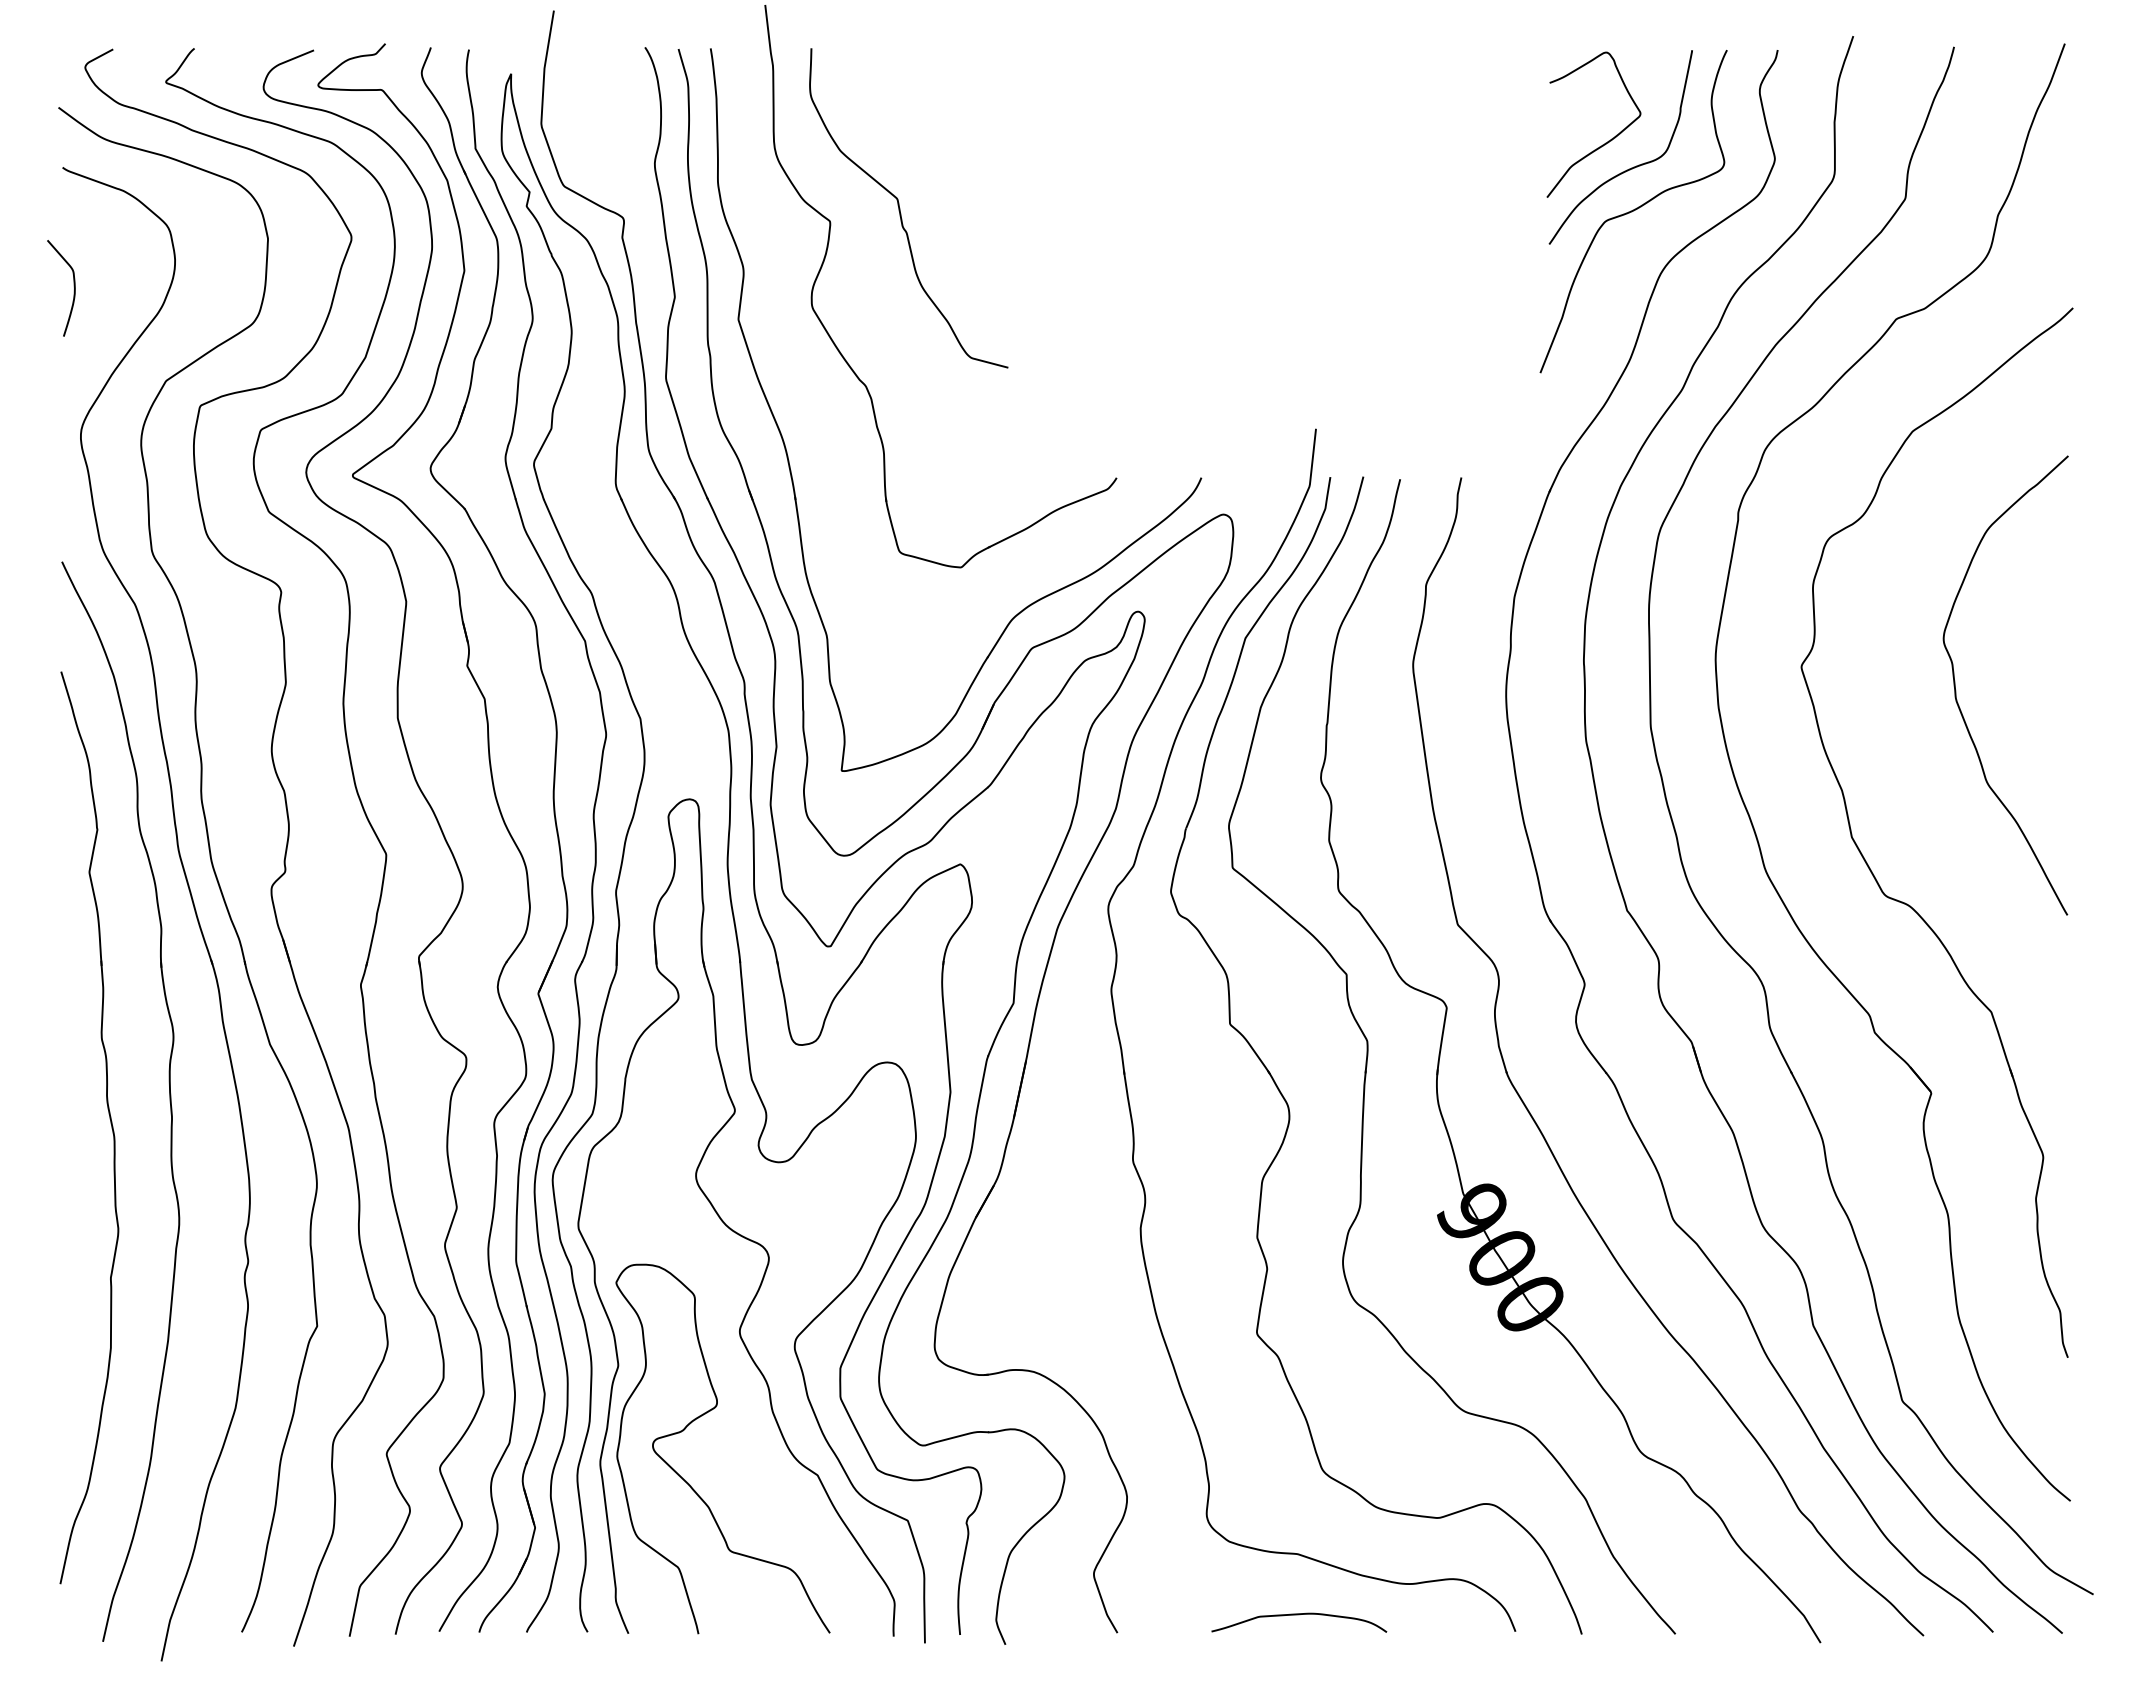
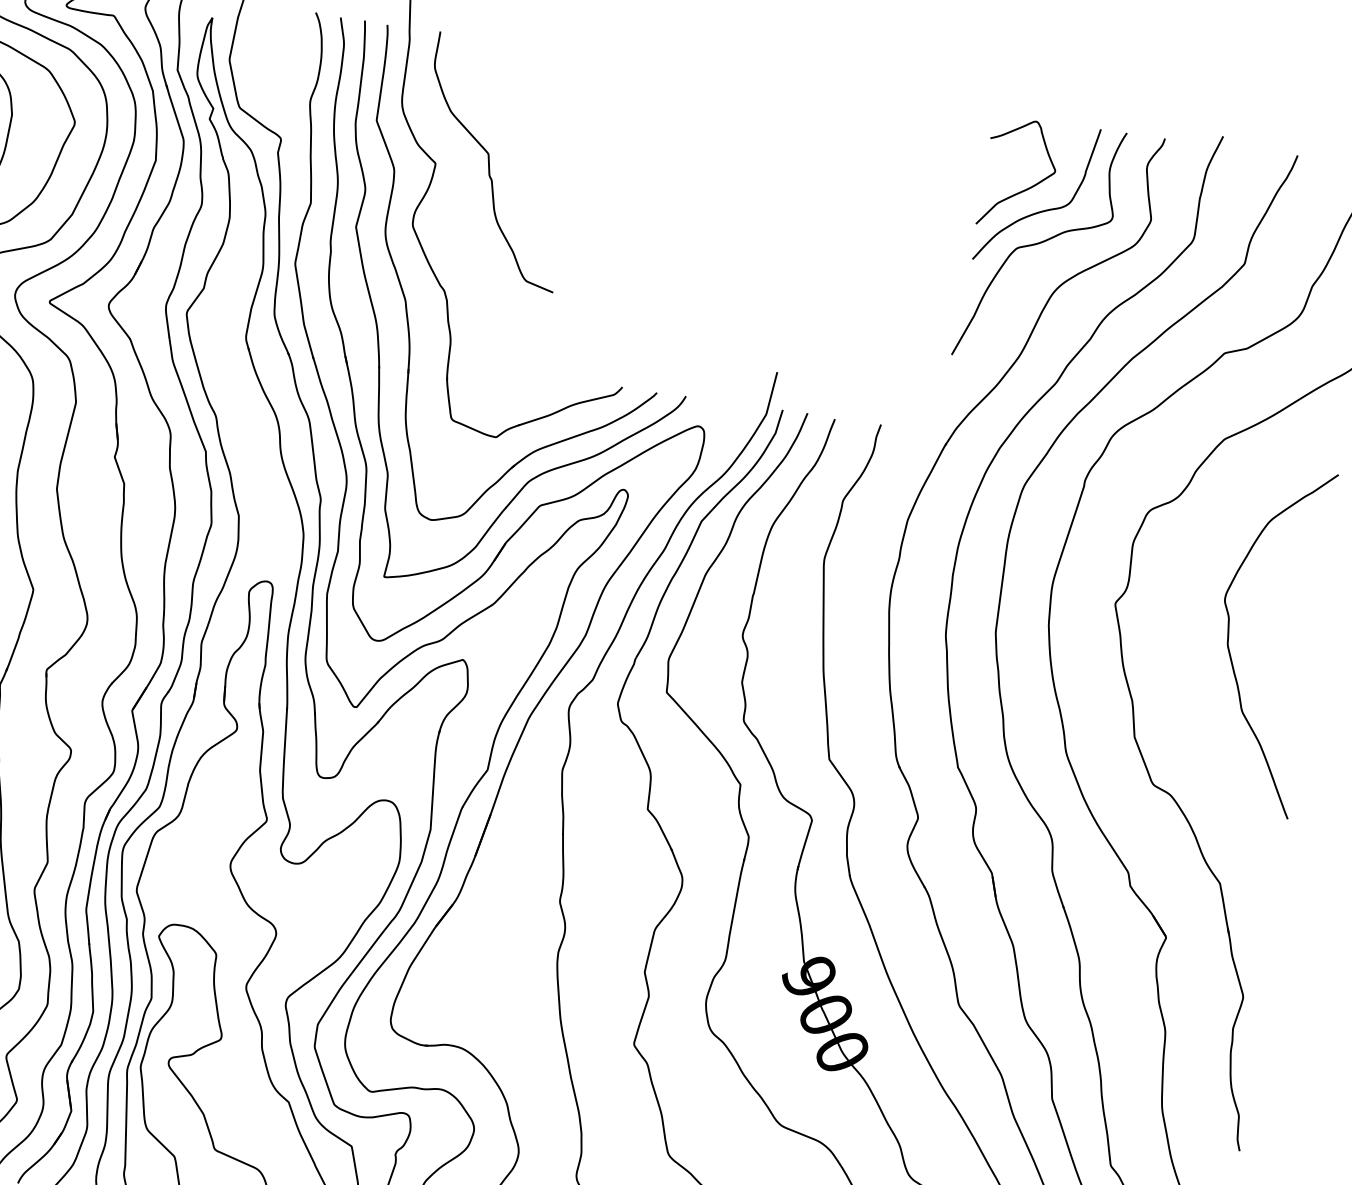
part: (818, 407) -> (406, 301), added

